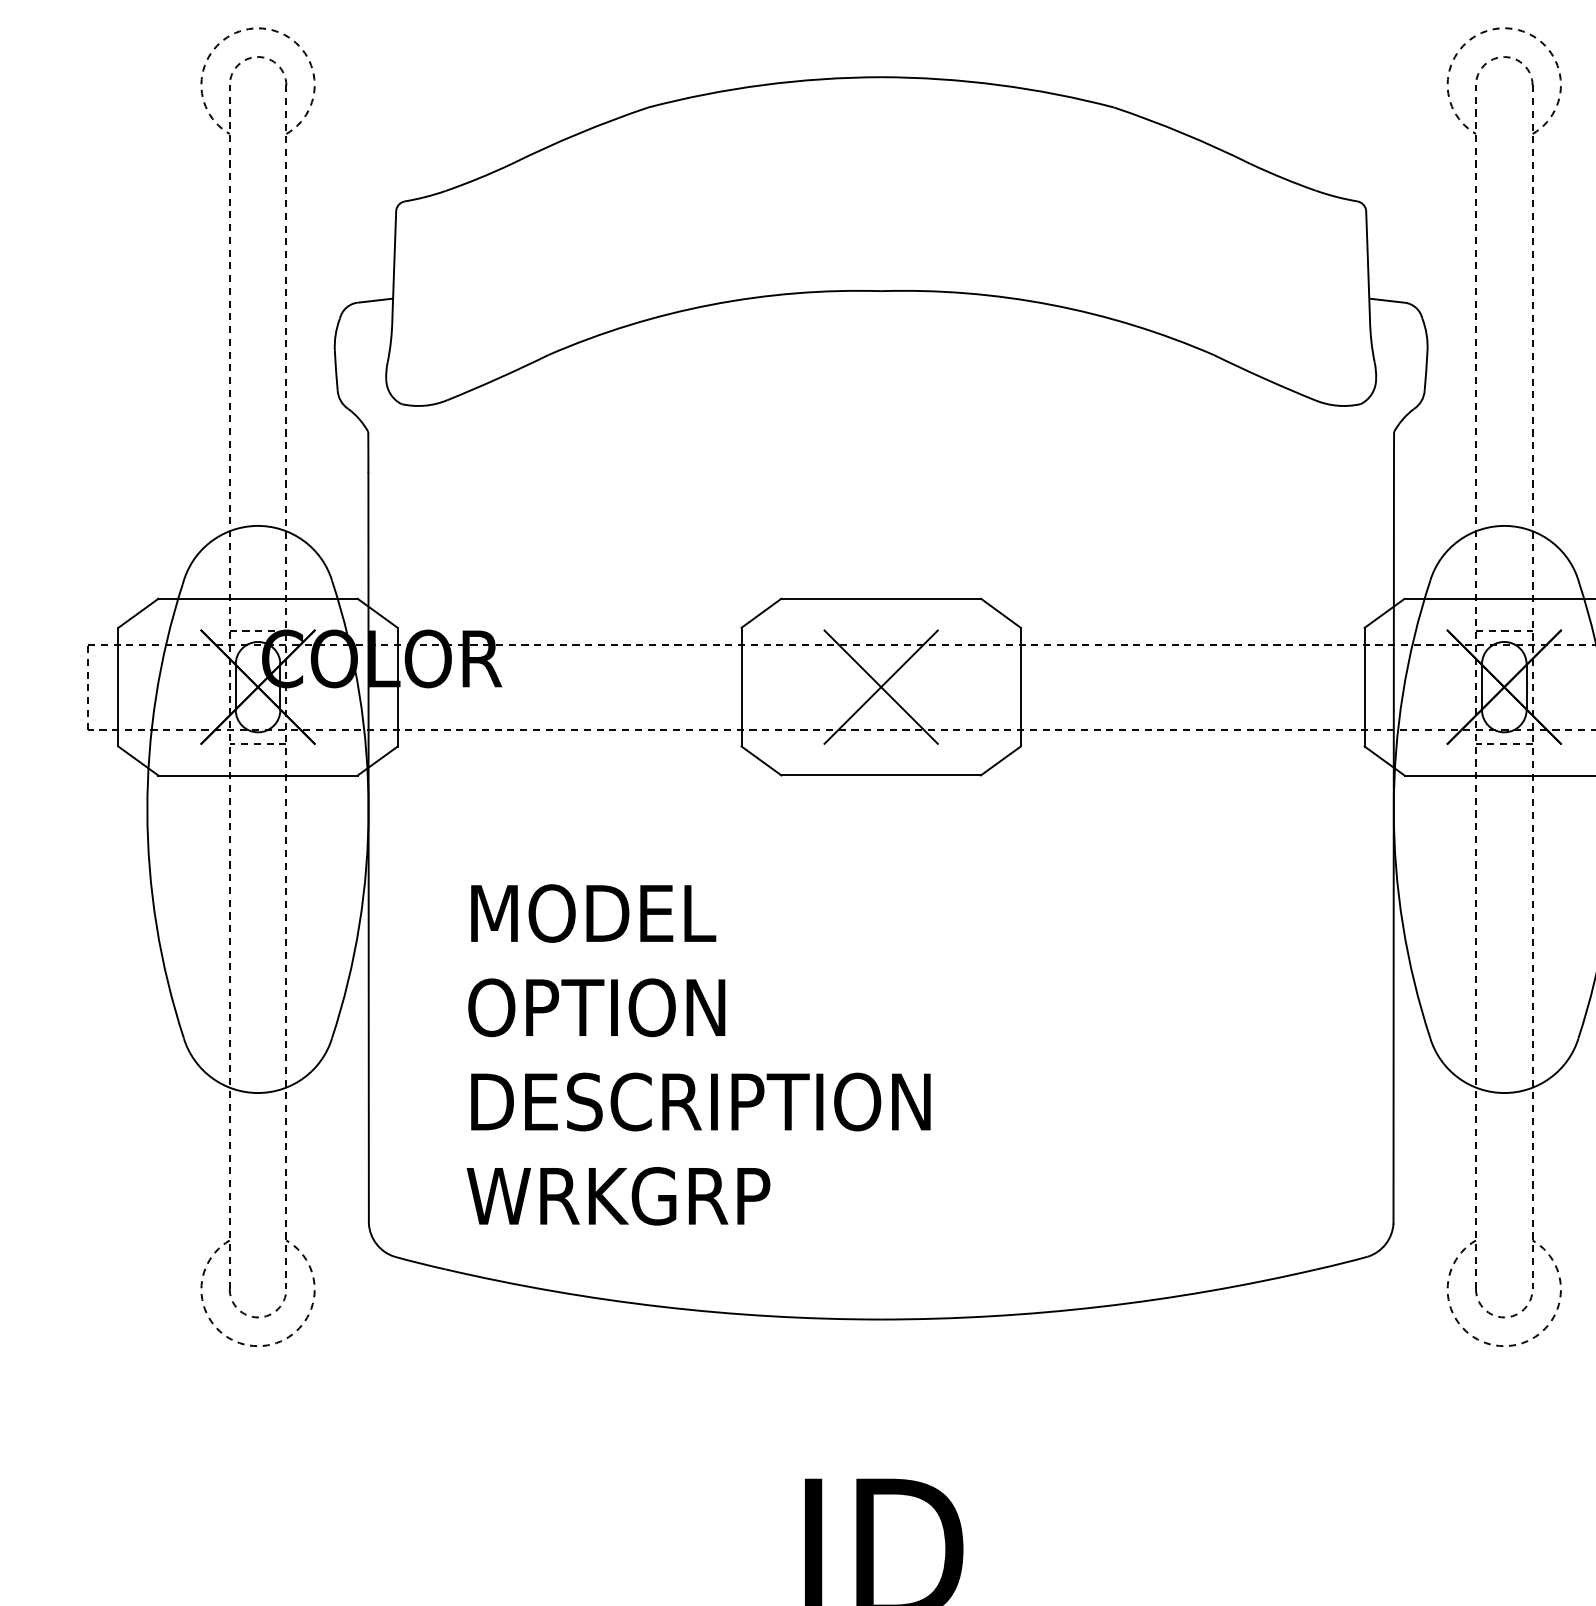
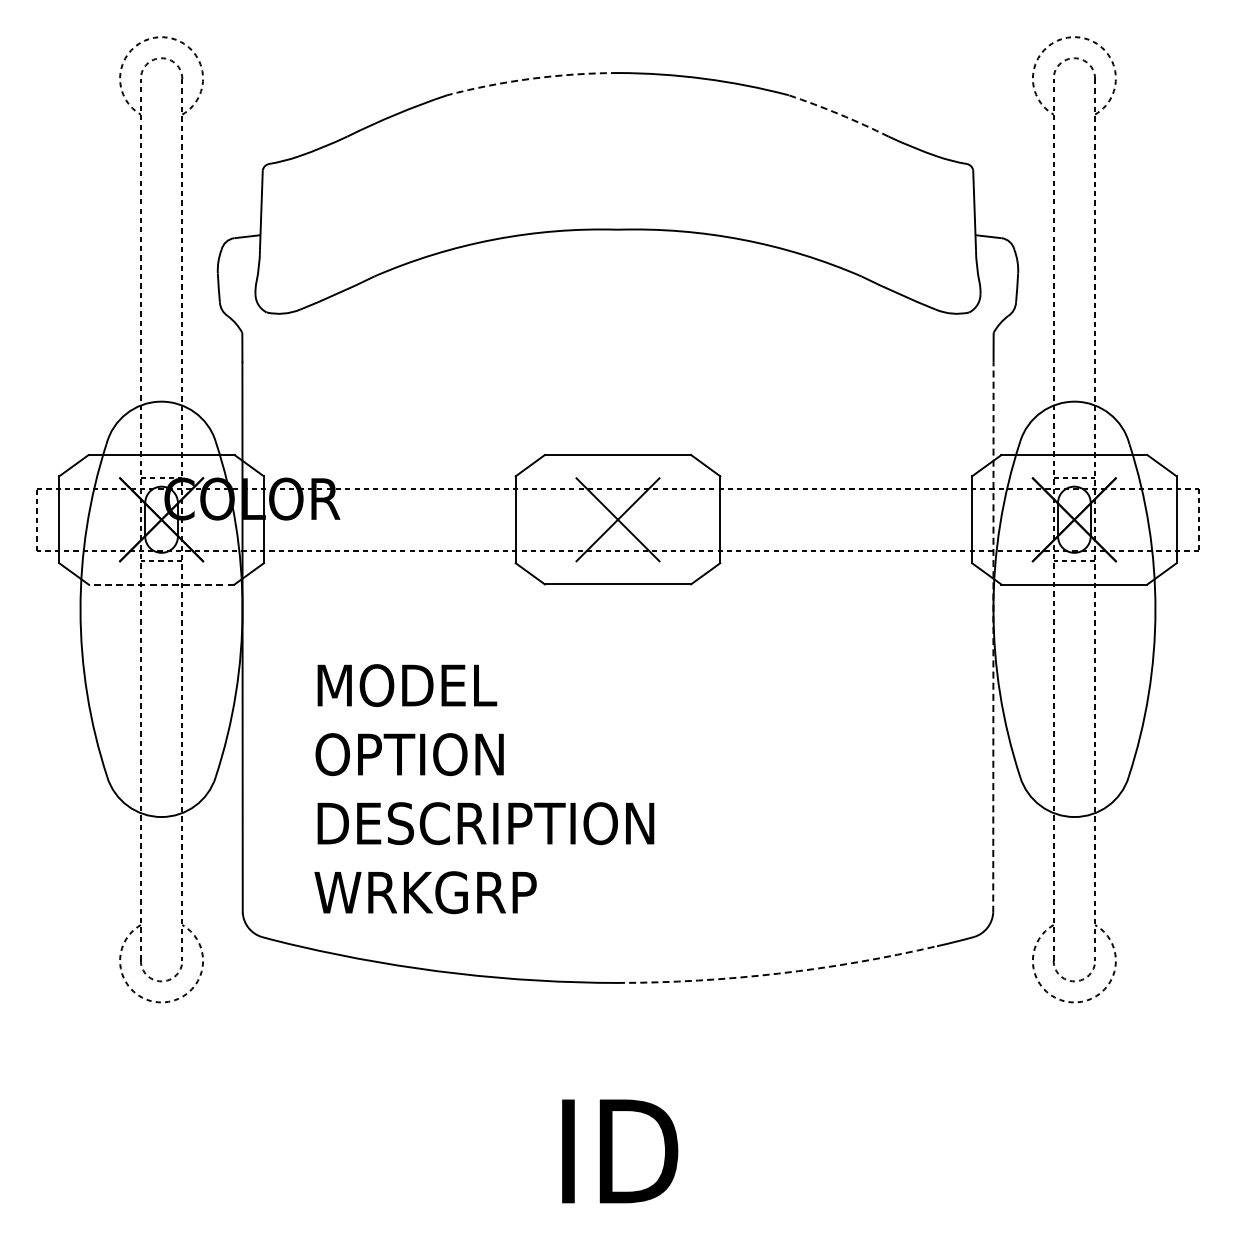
arc: (763, 84) -> (531, 78), solid -> dashed
arc: (1183, 133) -> (839, 114), solid -> dashed
line: (257, 775) -> (161, 584), solid -> dashed
line: (1393, 847) -> (993, 637), solid -> dashed
arc: (1100, 1306) -> (778, 973), solid -> dashed

